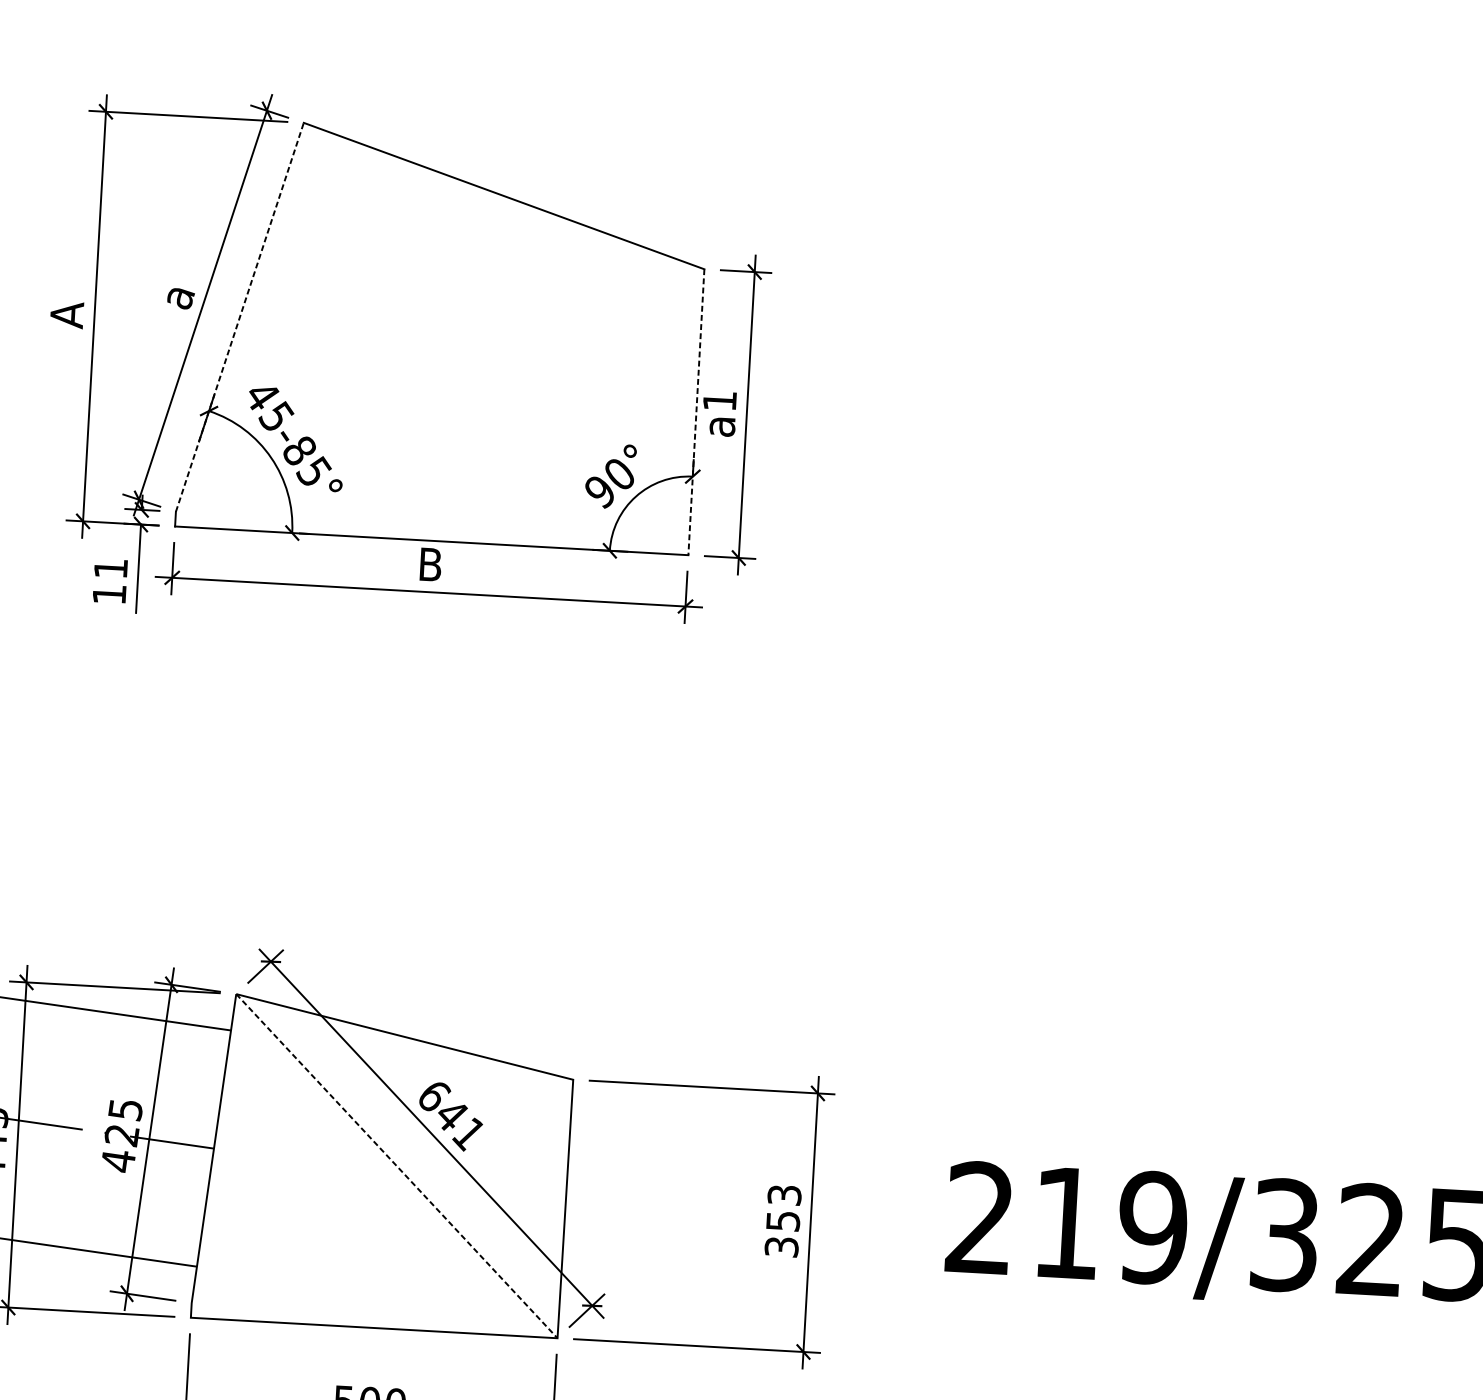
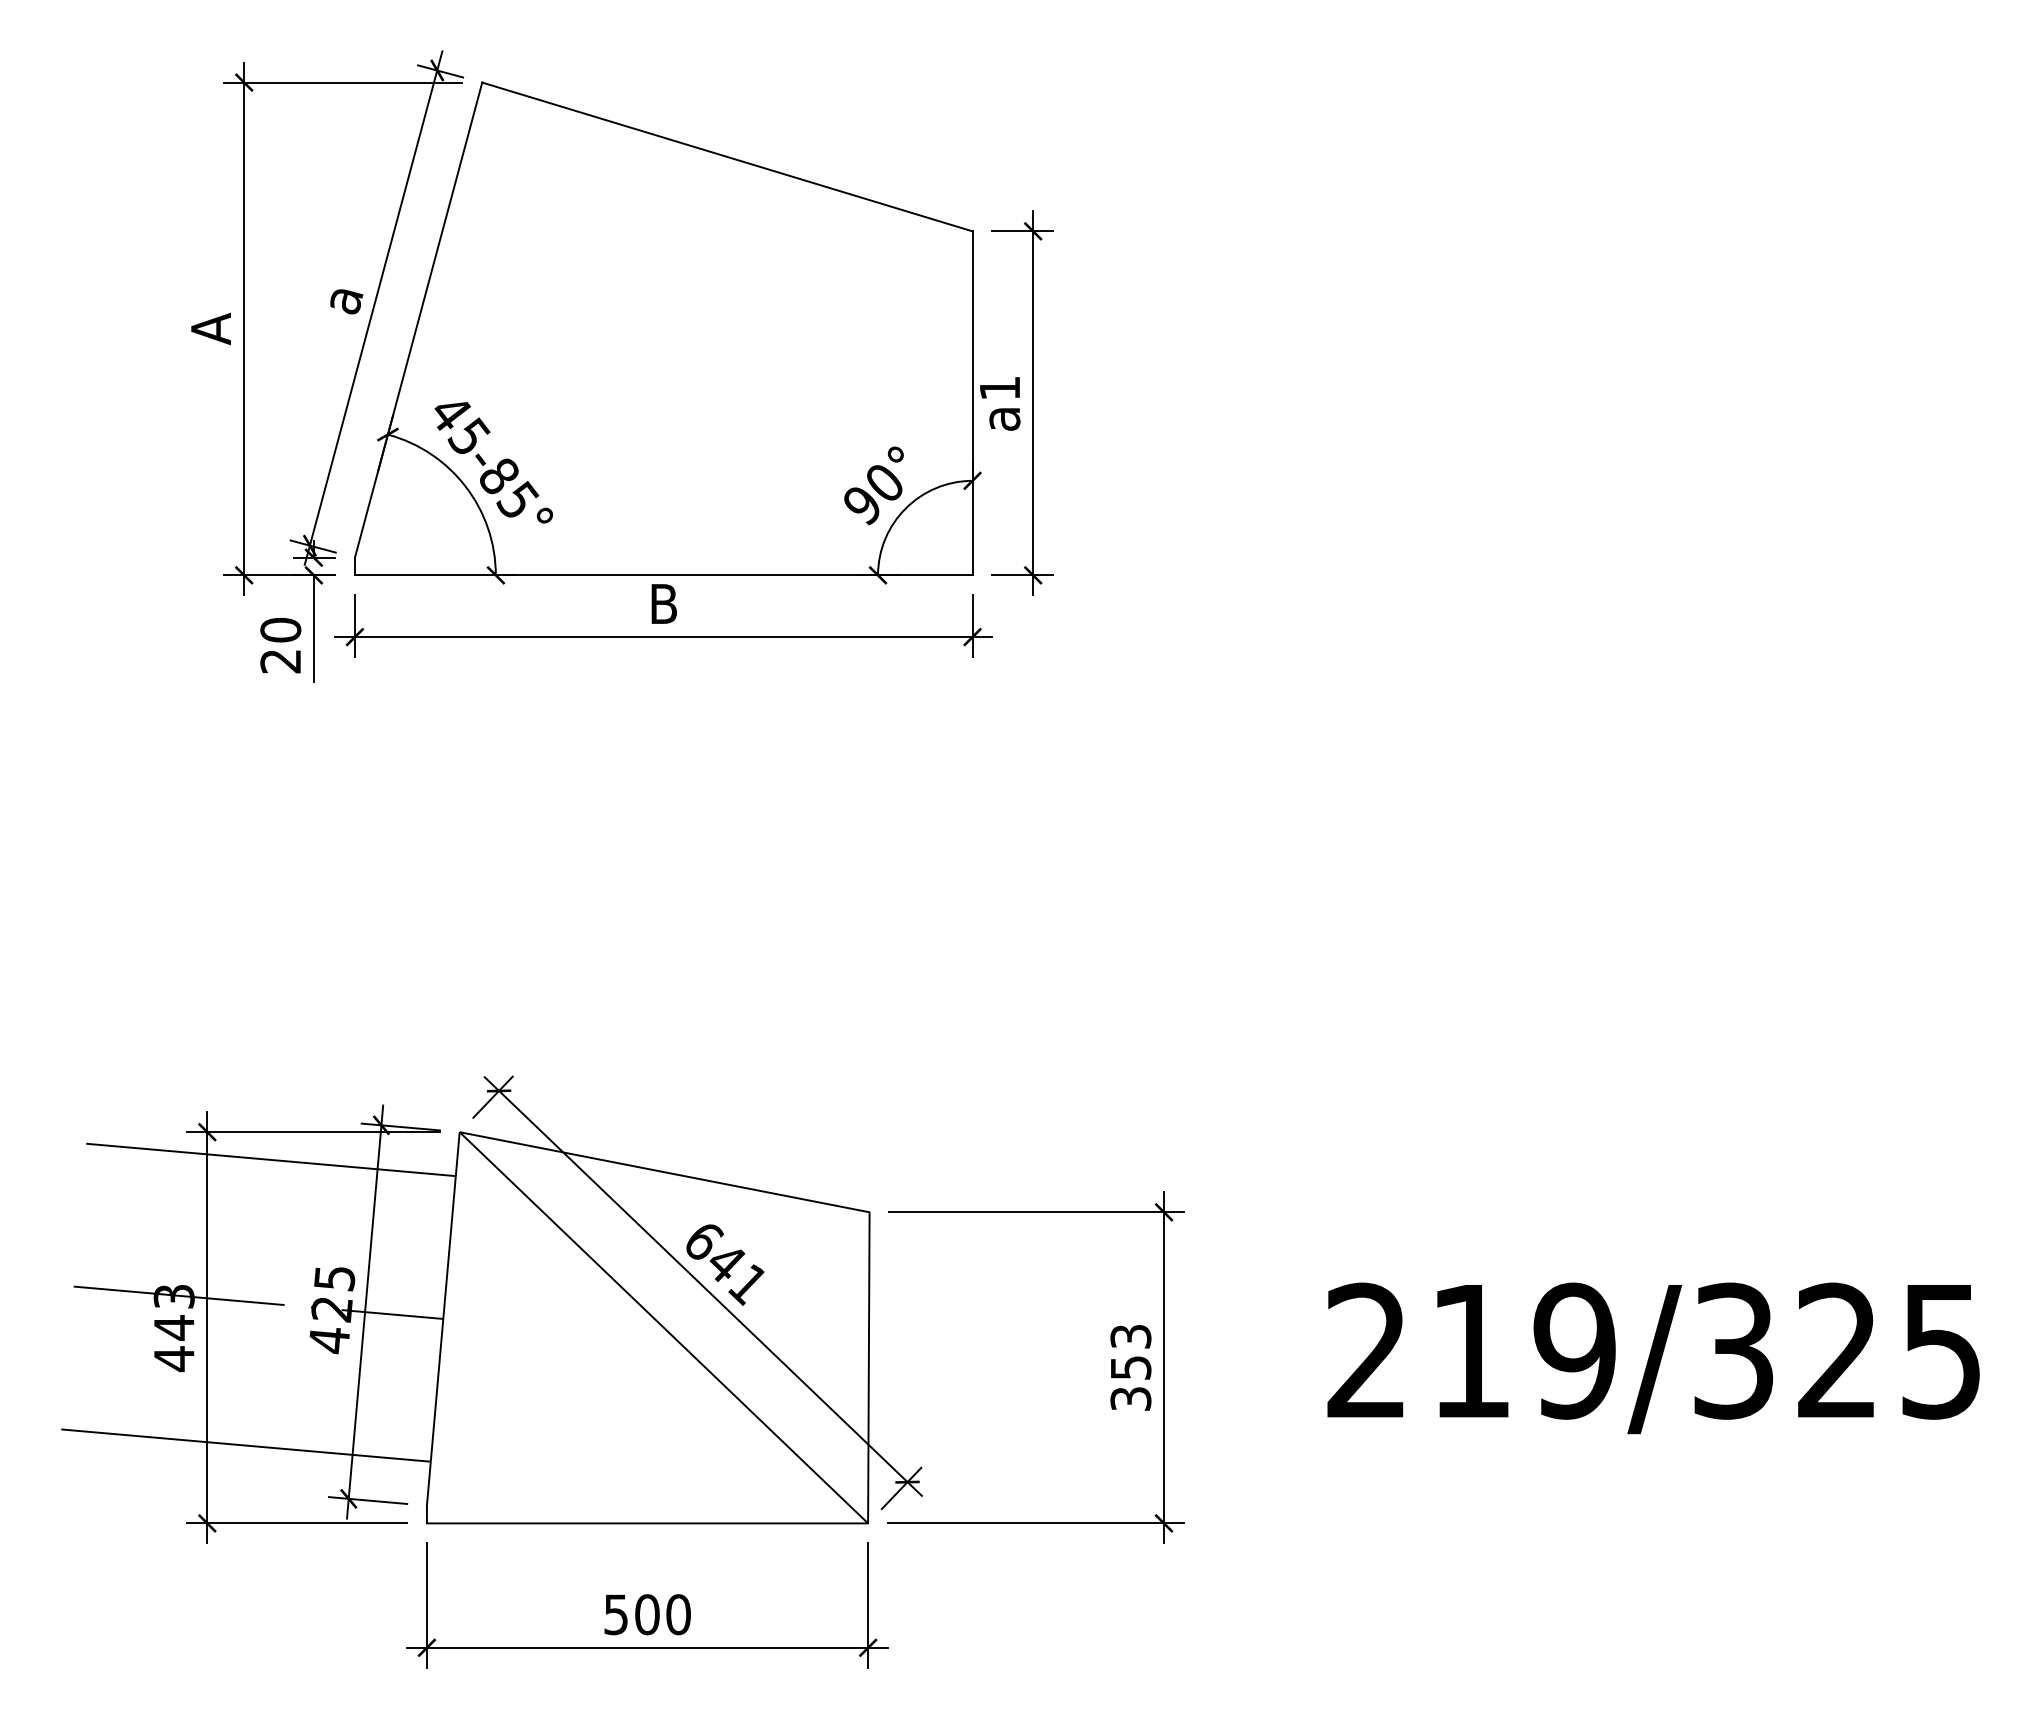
line: (239, 317) -> (418, 320), dashed -> solid
line: (696, 412) -> (972, 403), dashed -> solid
text: (109, 581) -> (280, 645), 11 -> 20
line: (396, 1165) -> (663, 1327), dashed -> solid

